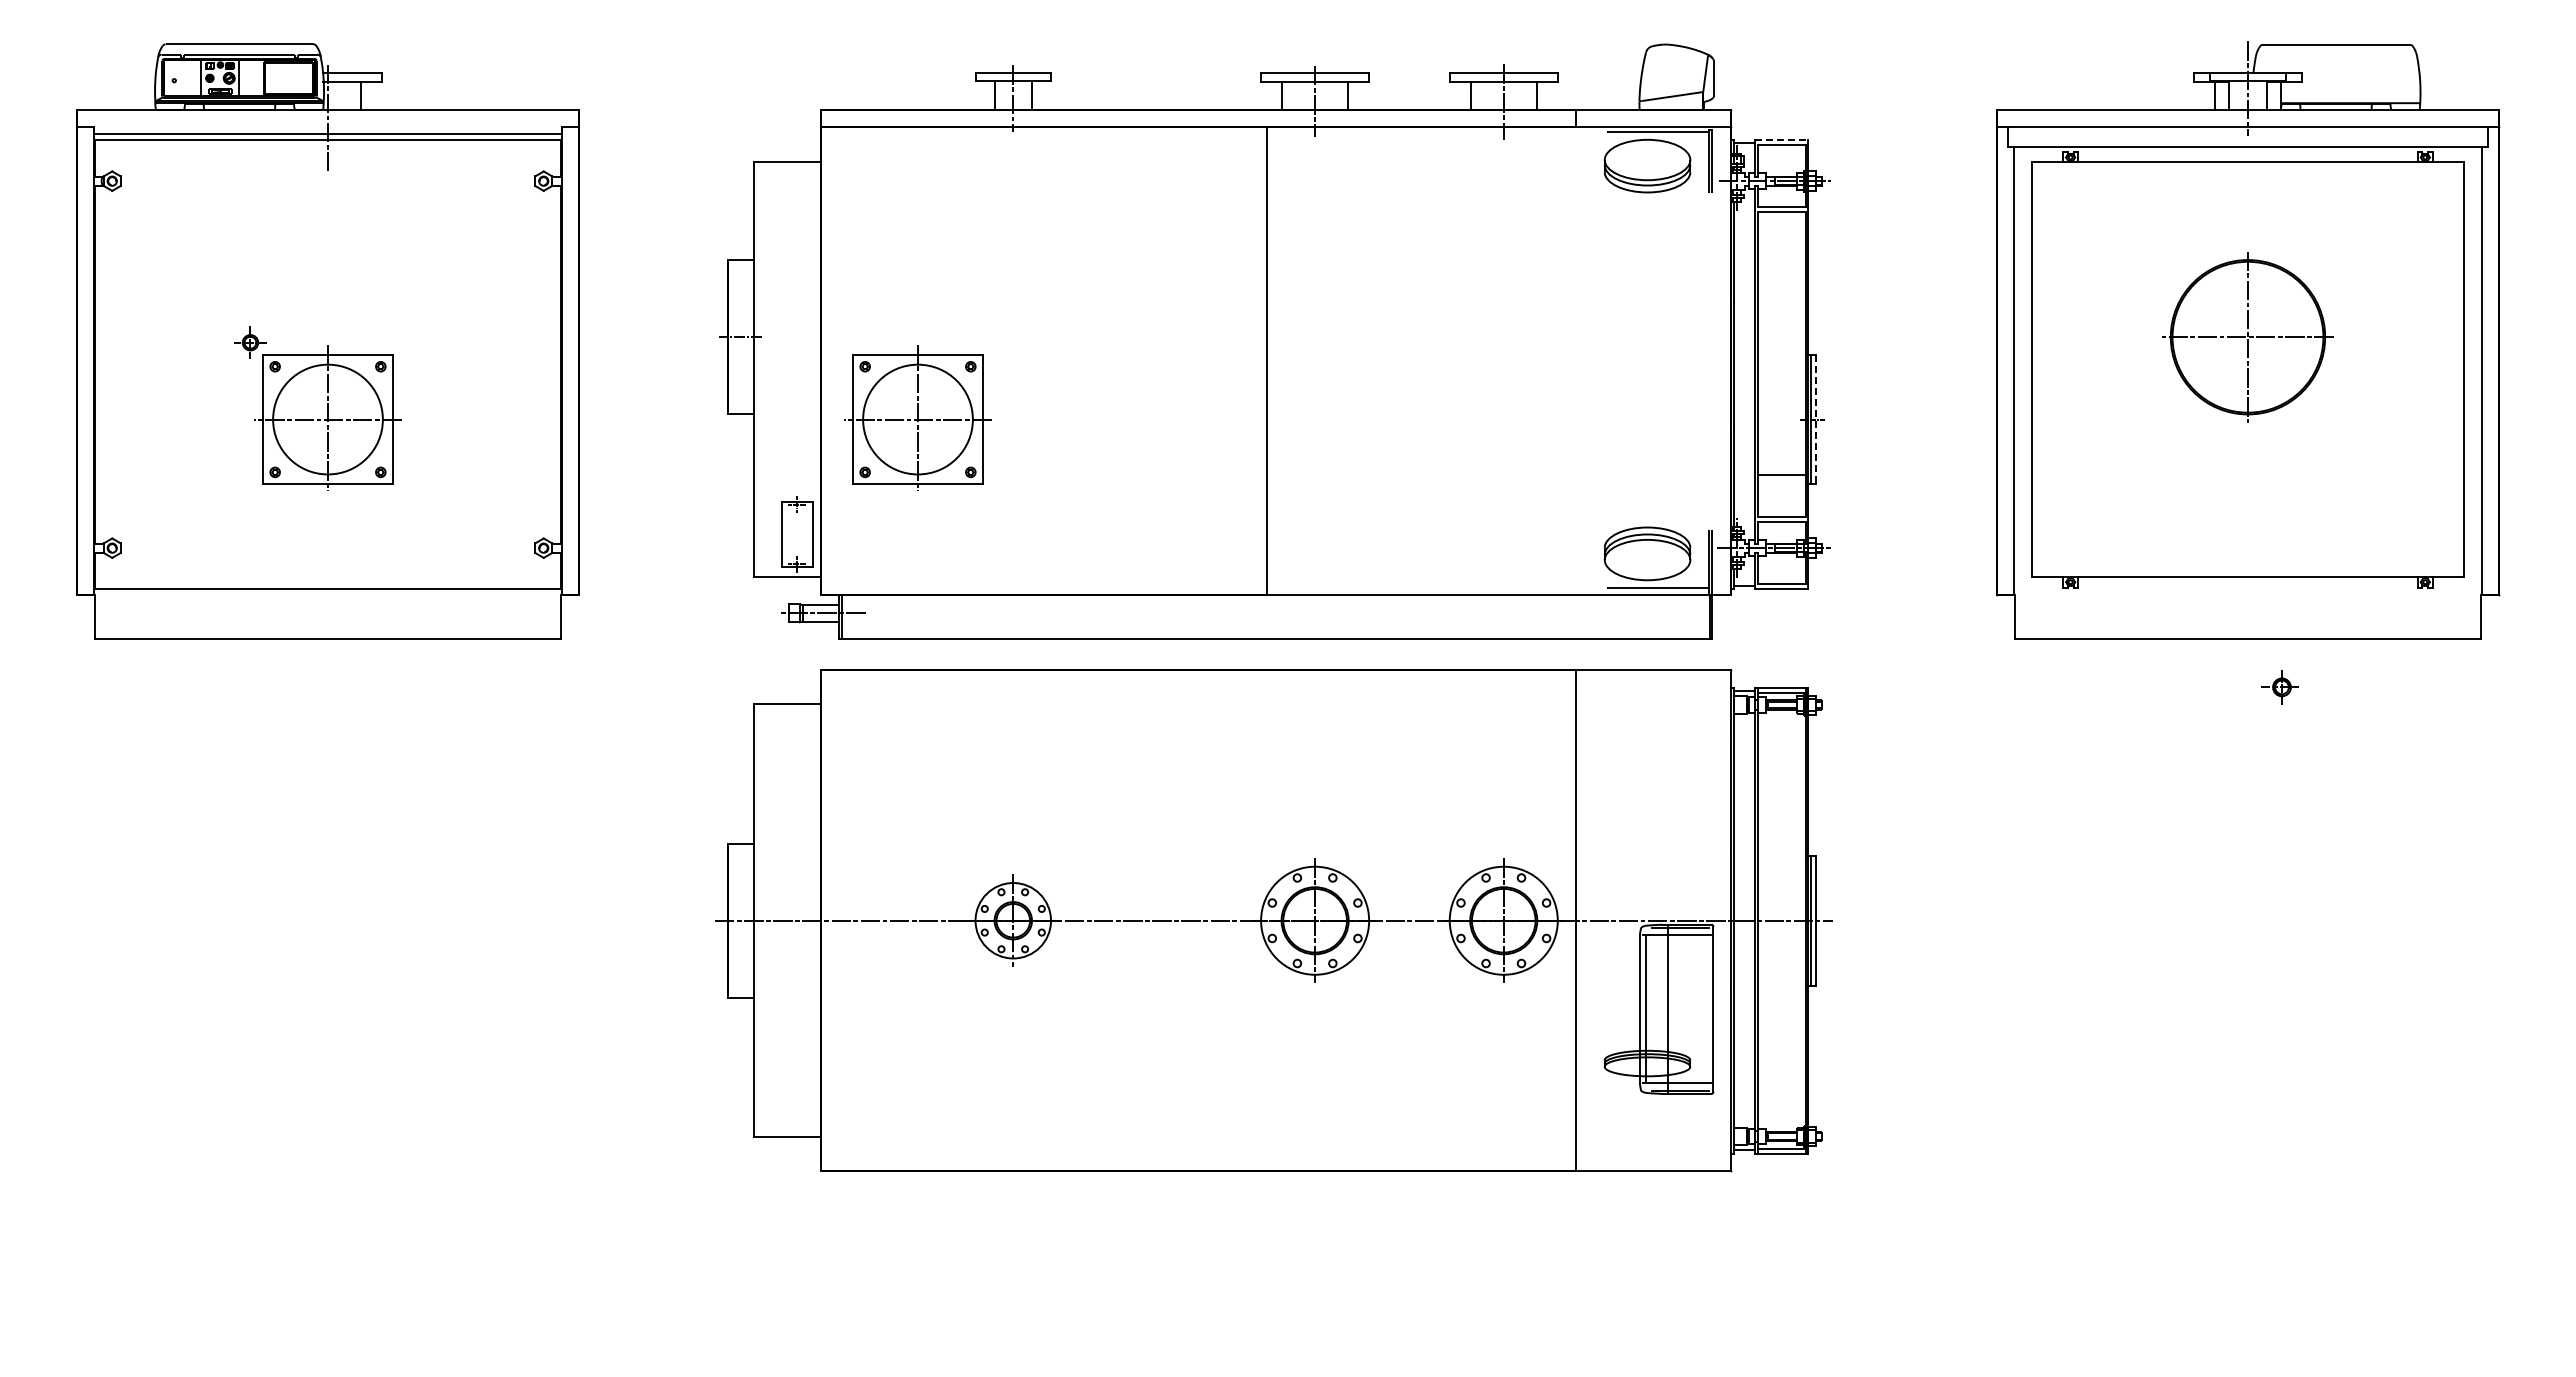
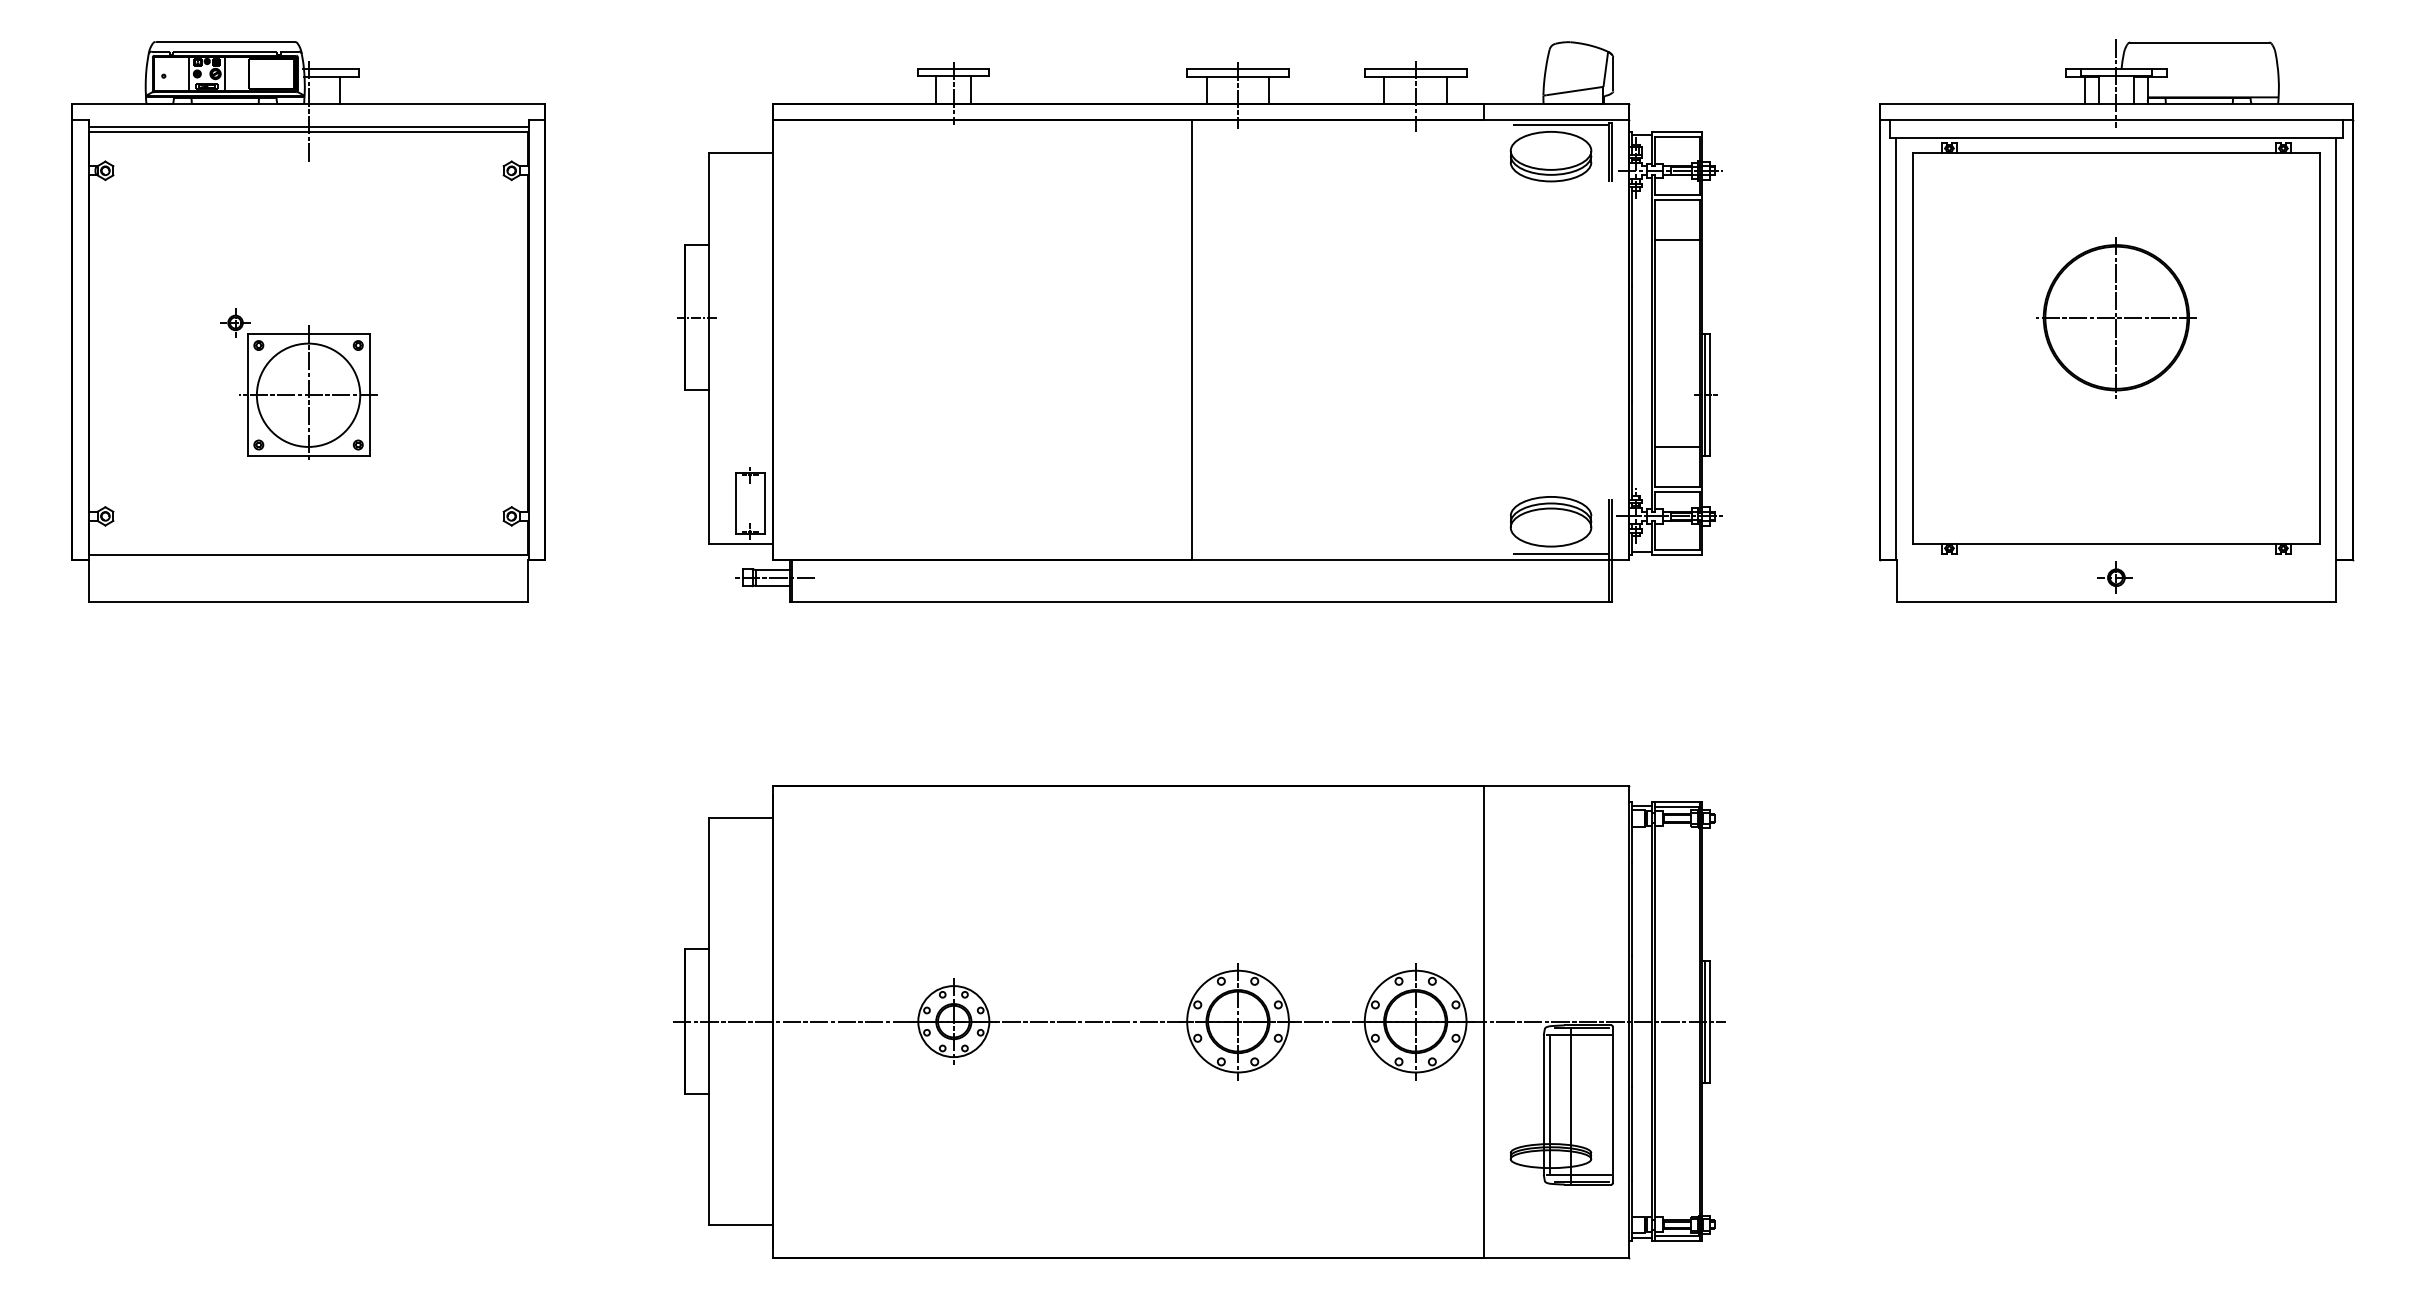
line: (1781, 140) -> (1677, 132), dashed -> solid
line: (1781, 254) -> (1677, 239), added
part: (917, 417) -> (863, 393), removed
line: (1816, 419) -> (1710, 395), dashed -> solid
part: (2279, 687) -> (2114, 577), moved
part: (1273, 920) -> (1198, 1021), moved

